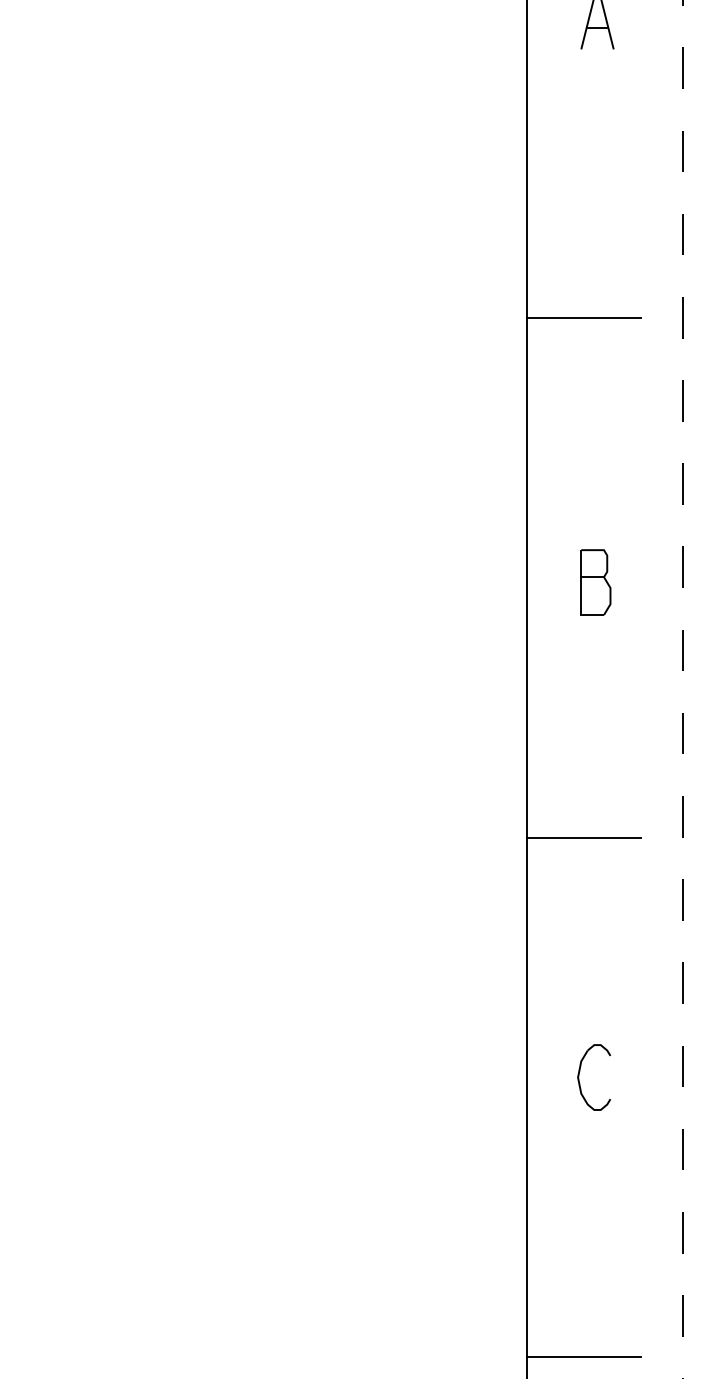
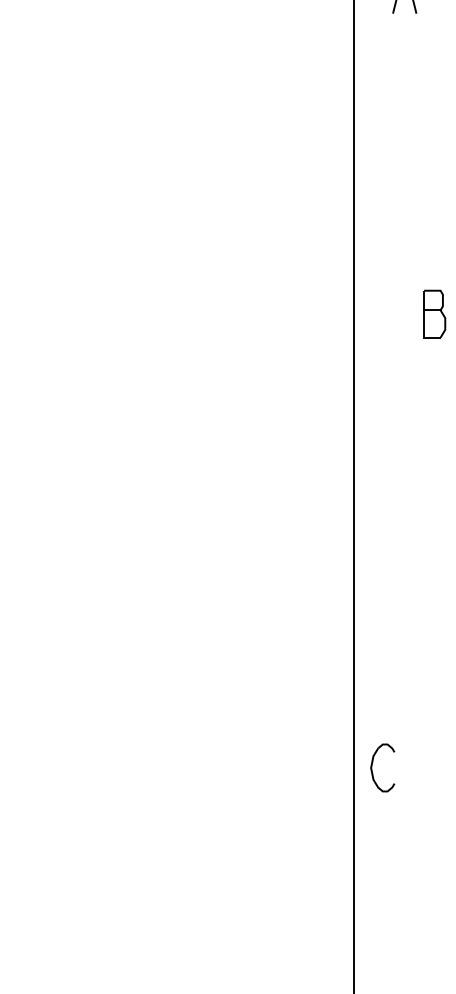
line: (583, 317) -> (394, 207), removed
part: (595, 582) -> (434, 314), moved
line: (583, 837) -> (394, 584), removed
part: (579, 1076) -> (372, 767), moved
line: (583, 1357) -> (394, 960), removed

